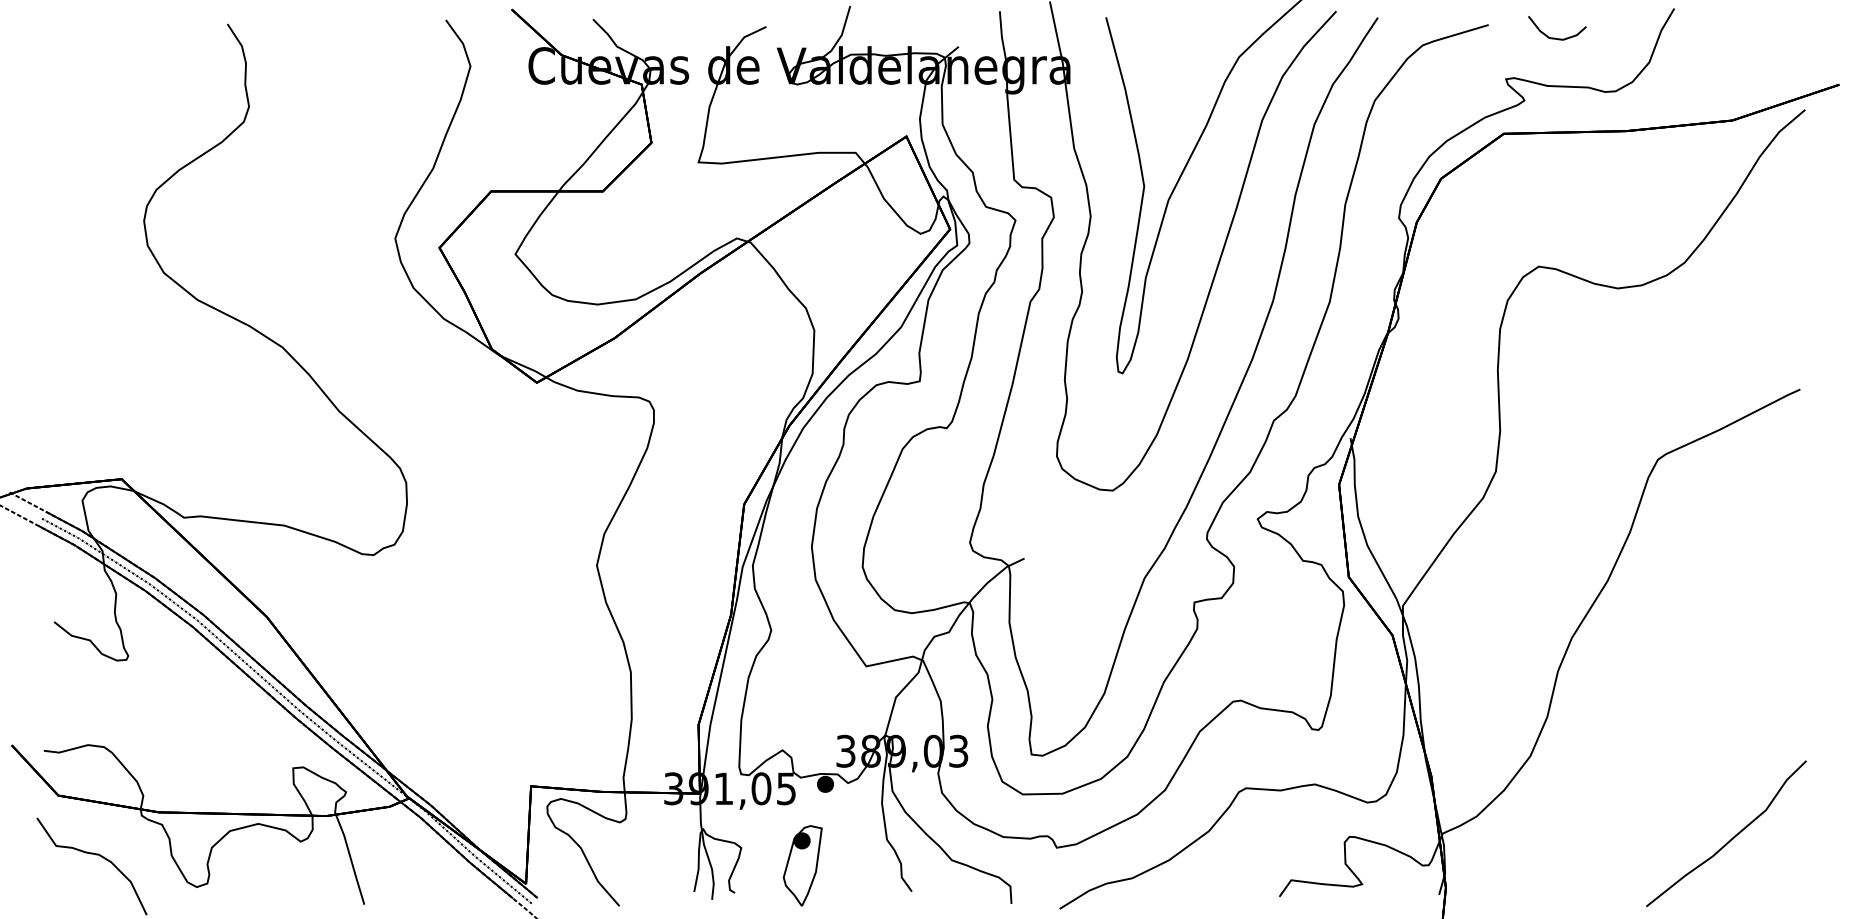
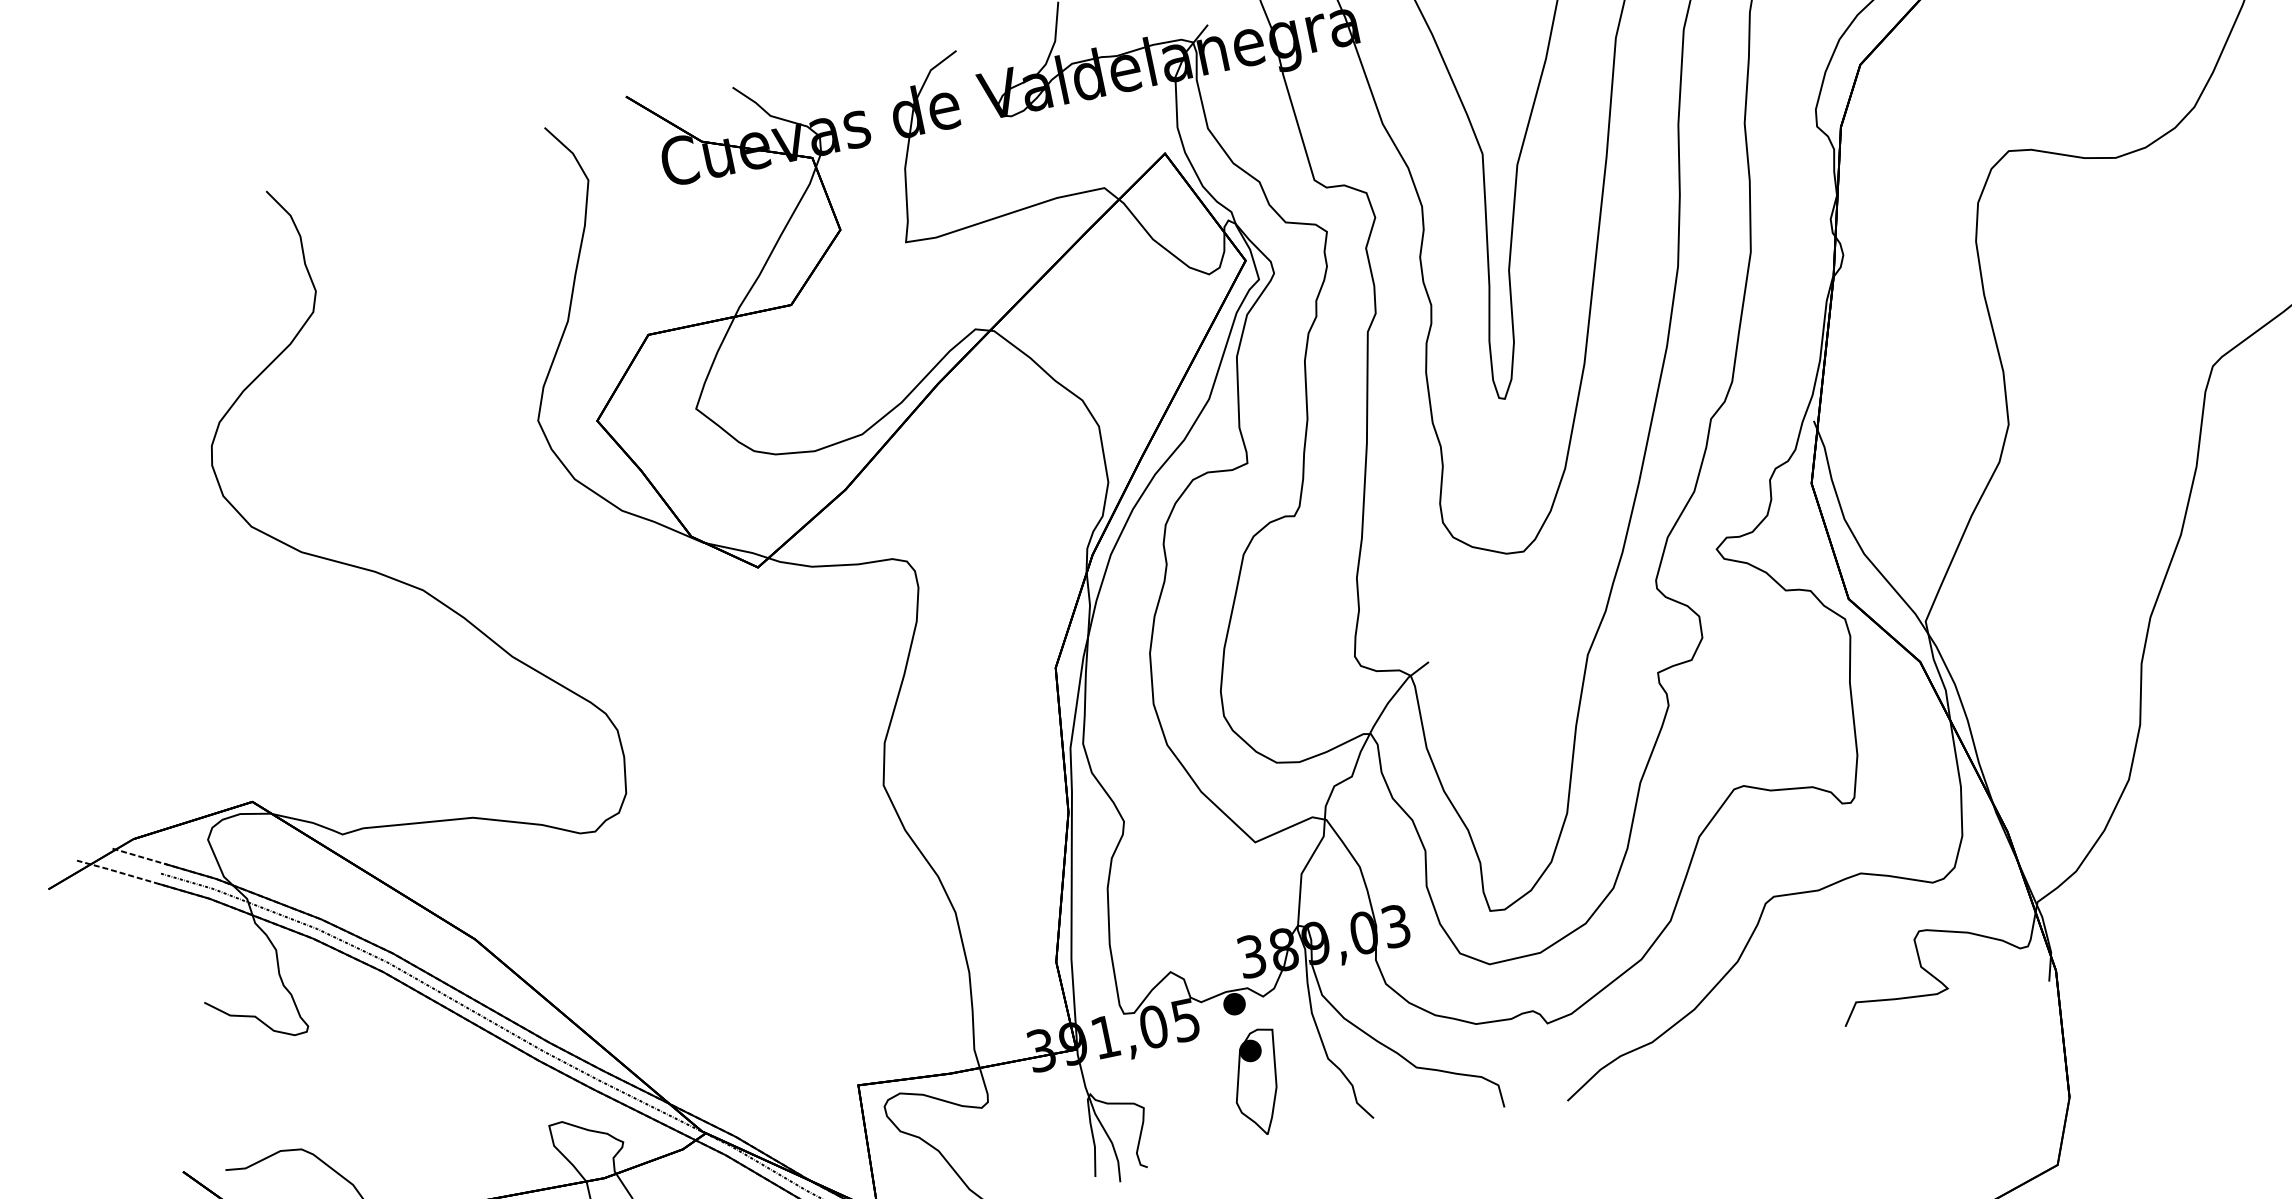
part: (802, 865) -> (1257, 1082), moved

